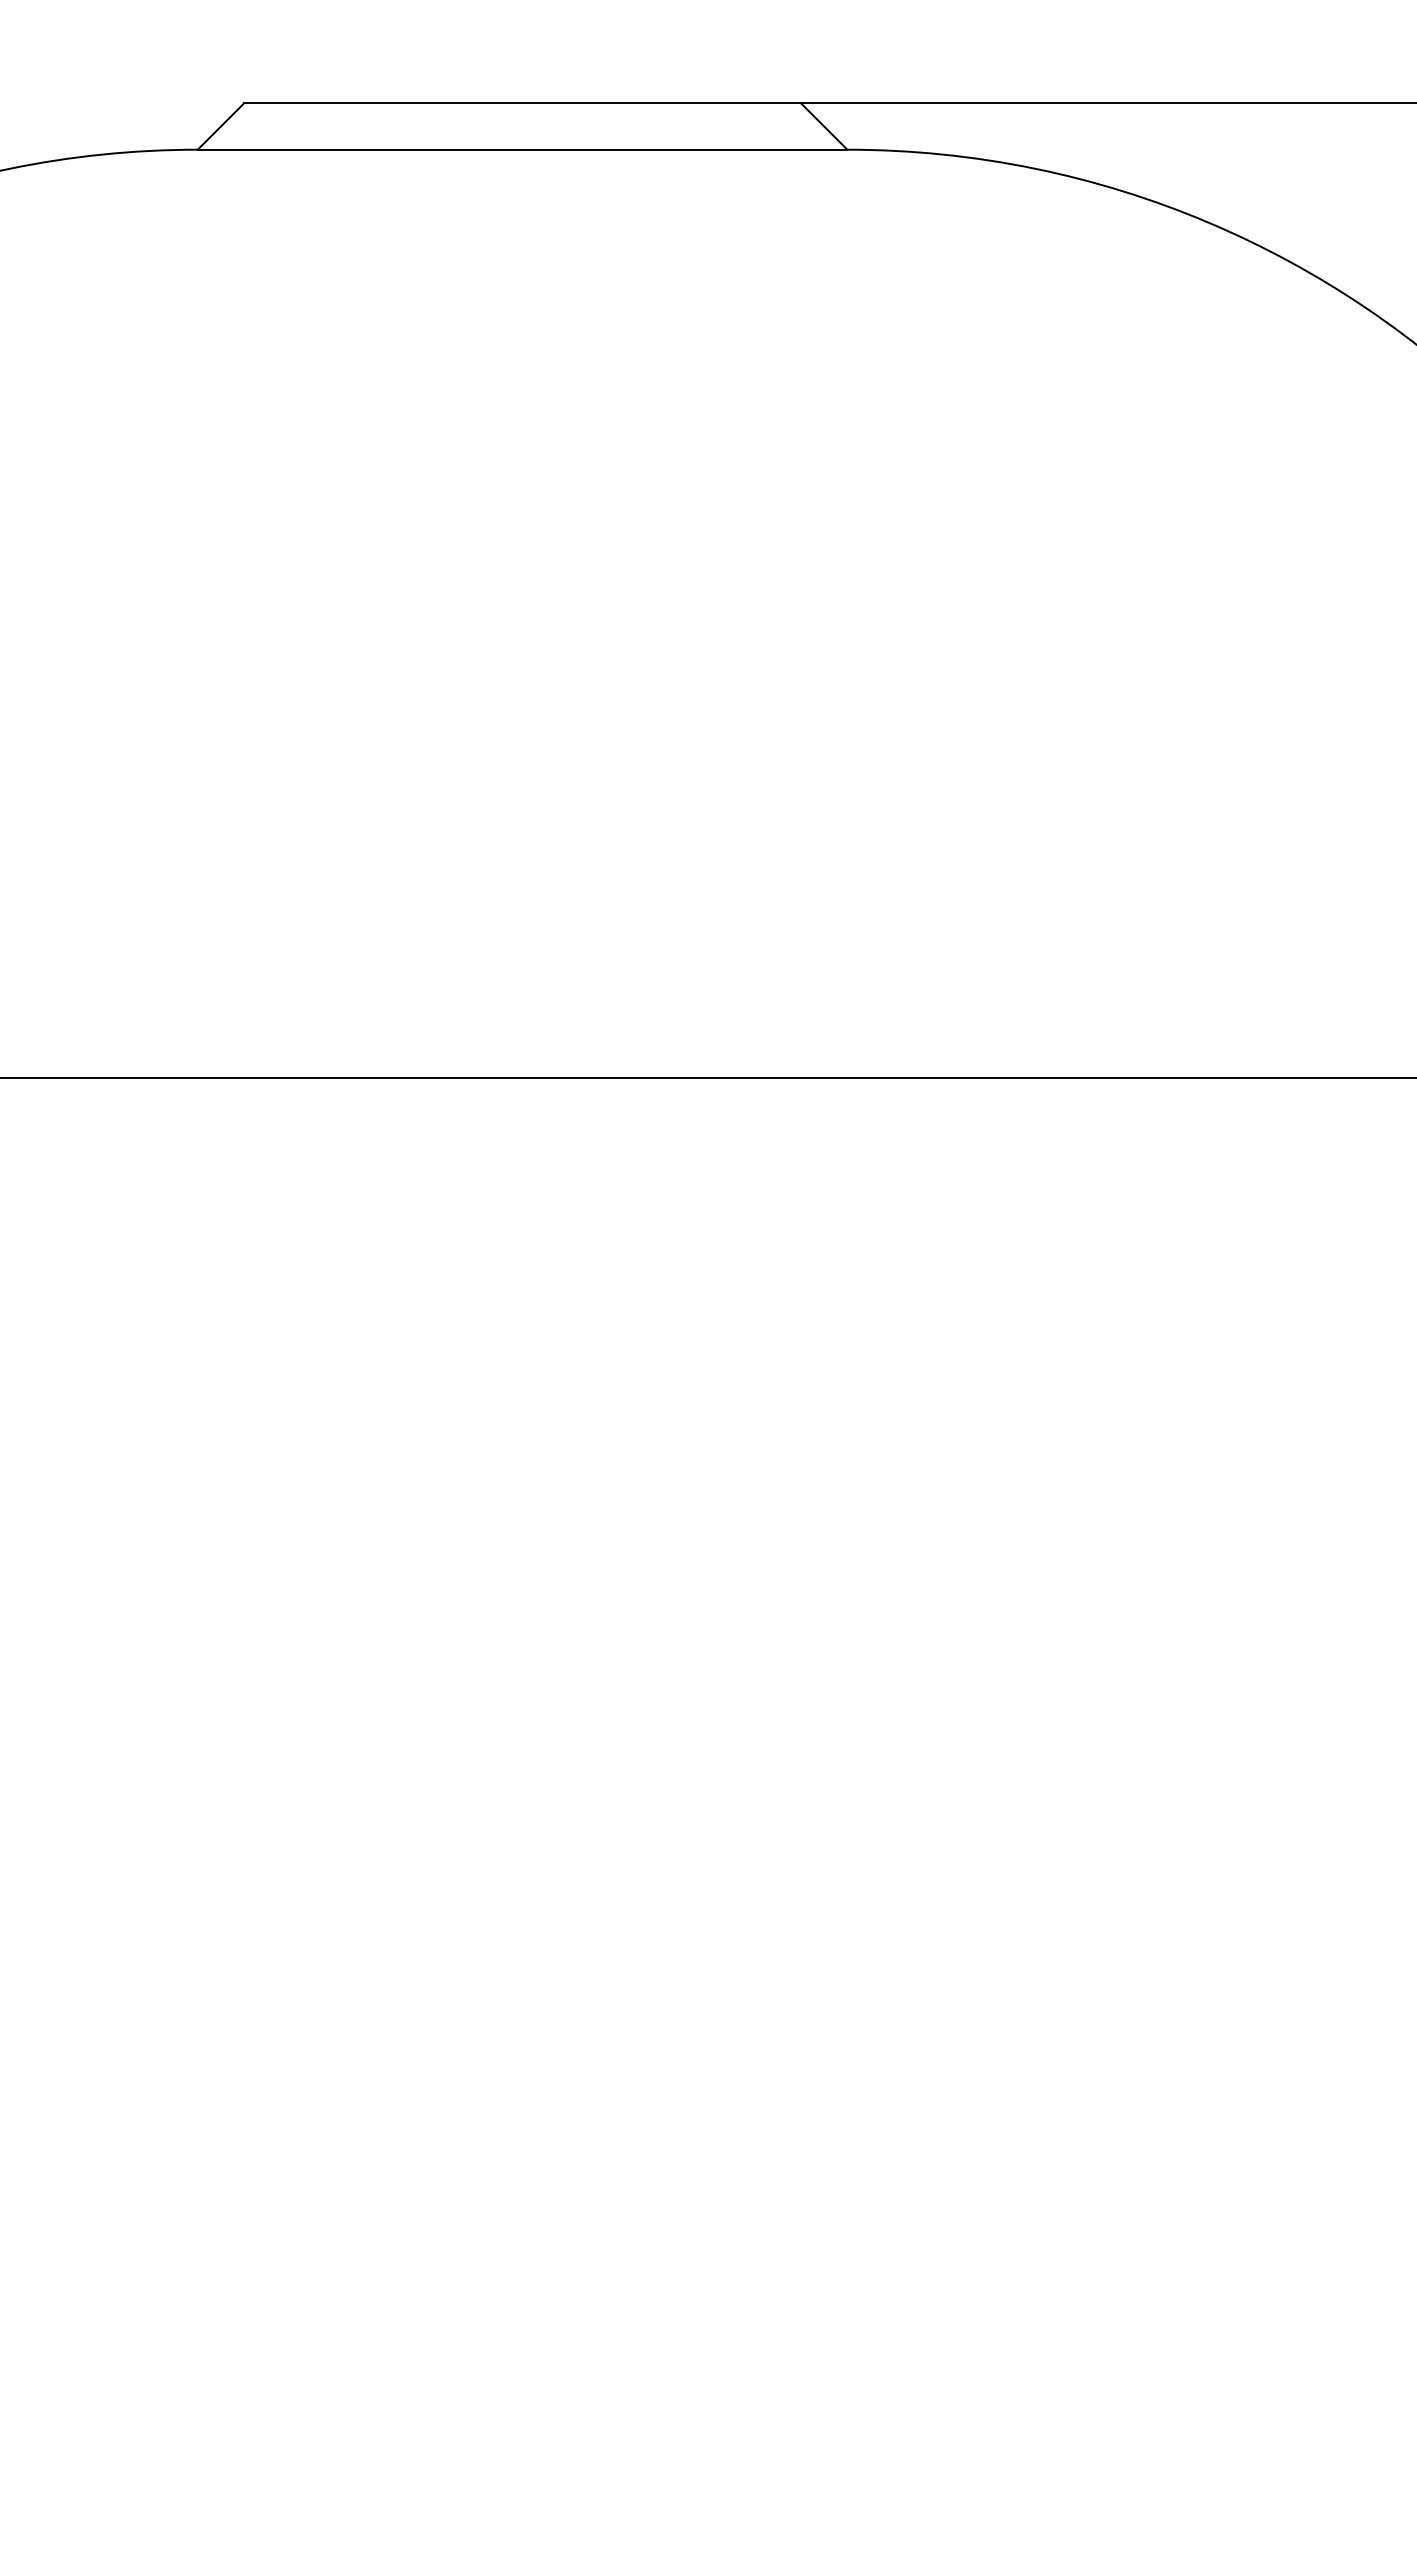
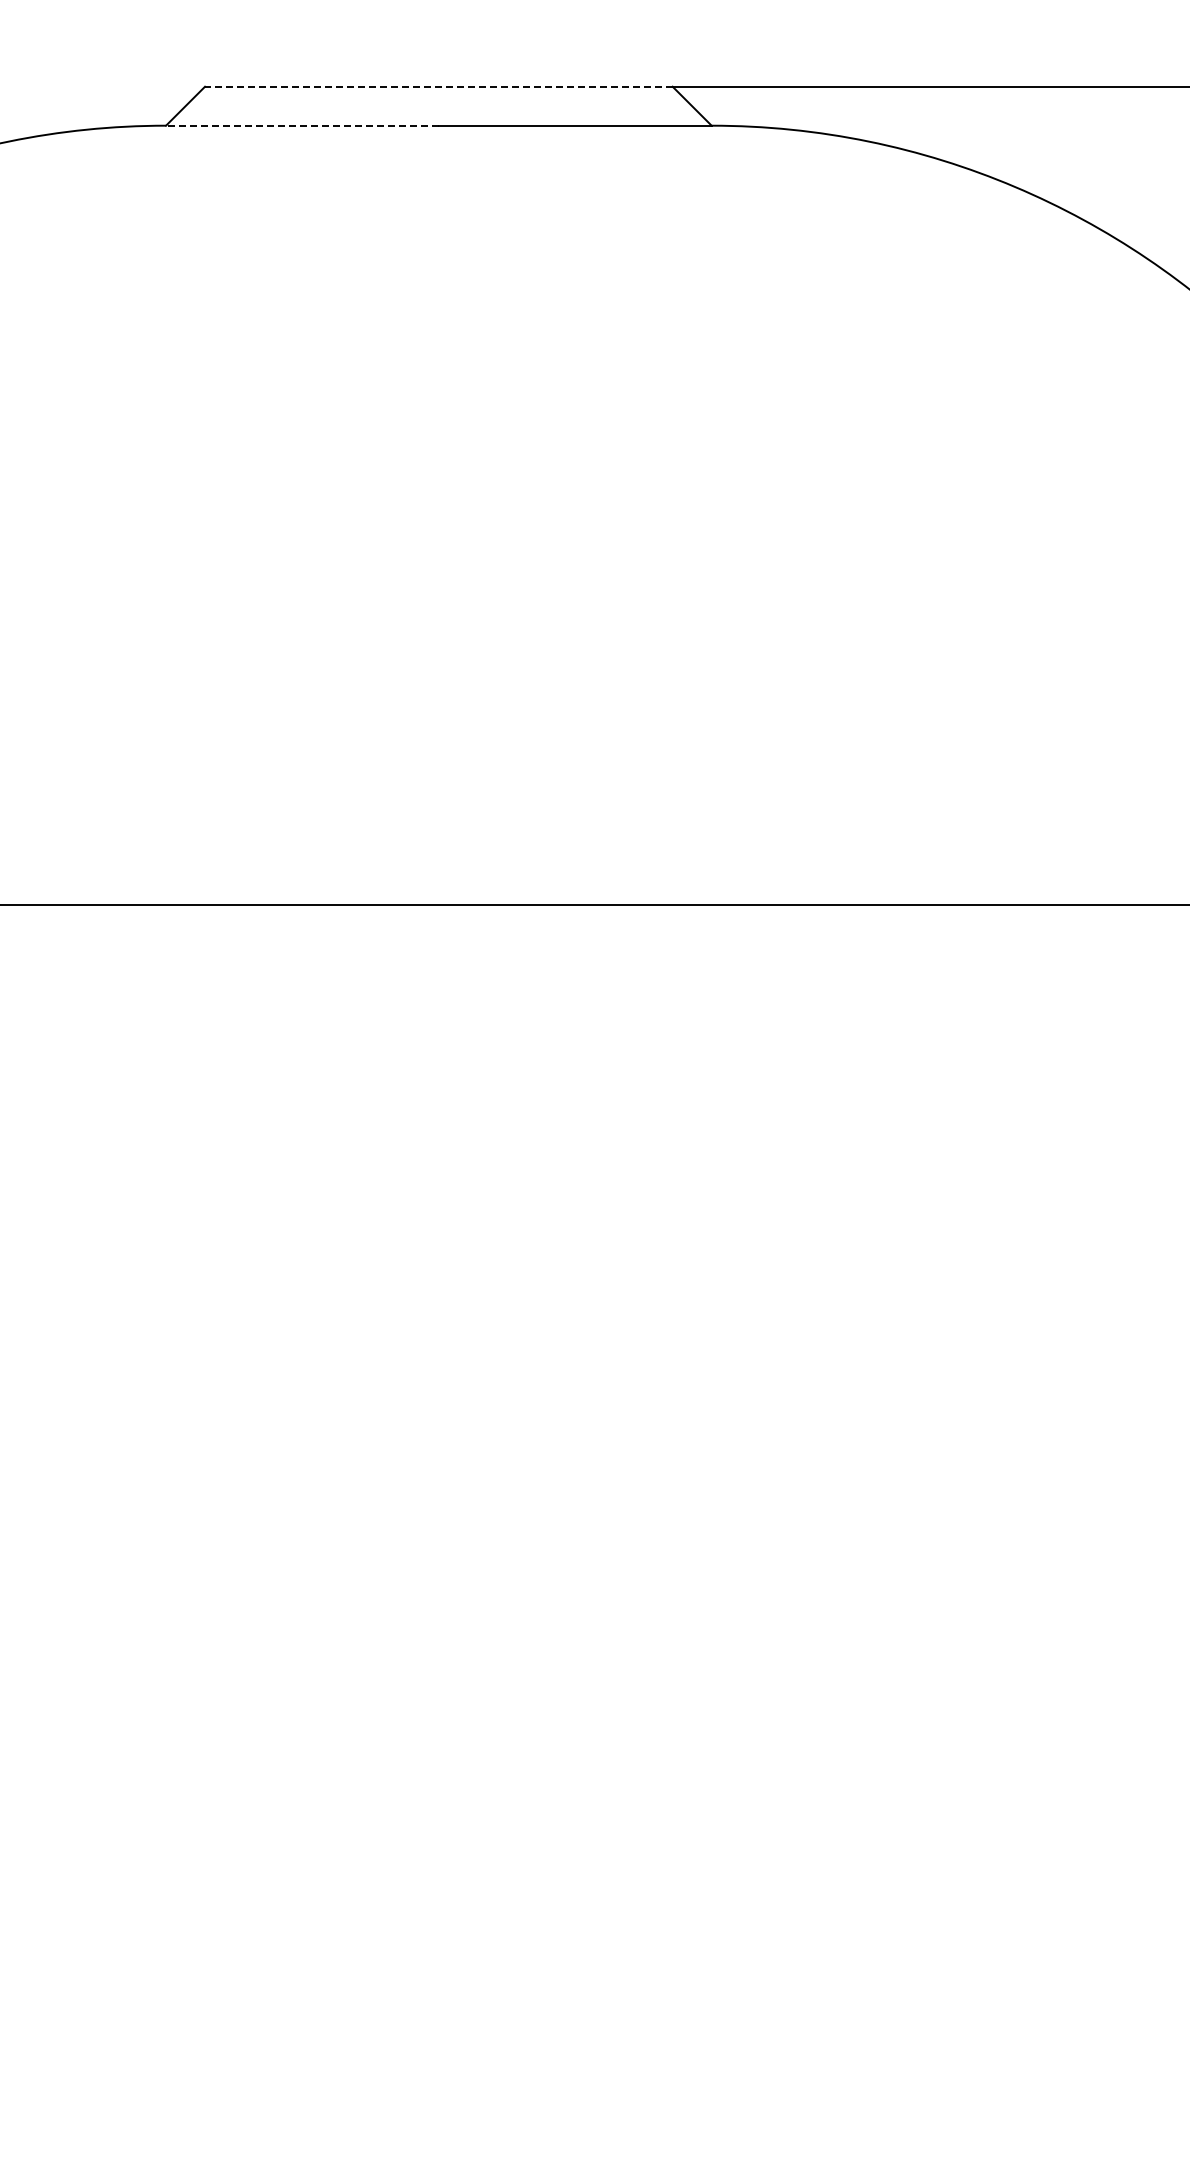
line: (522, 103) -> (438, 86), solid -> dashed
line: (359, 149) -> (301, 125), solid -> dashed

